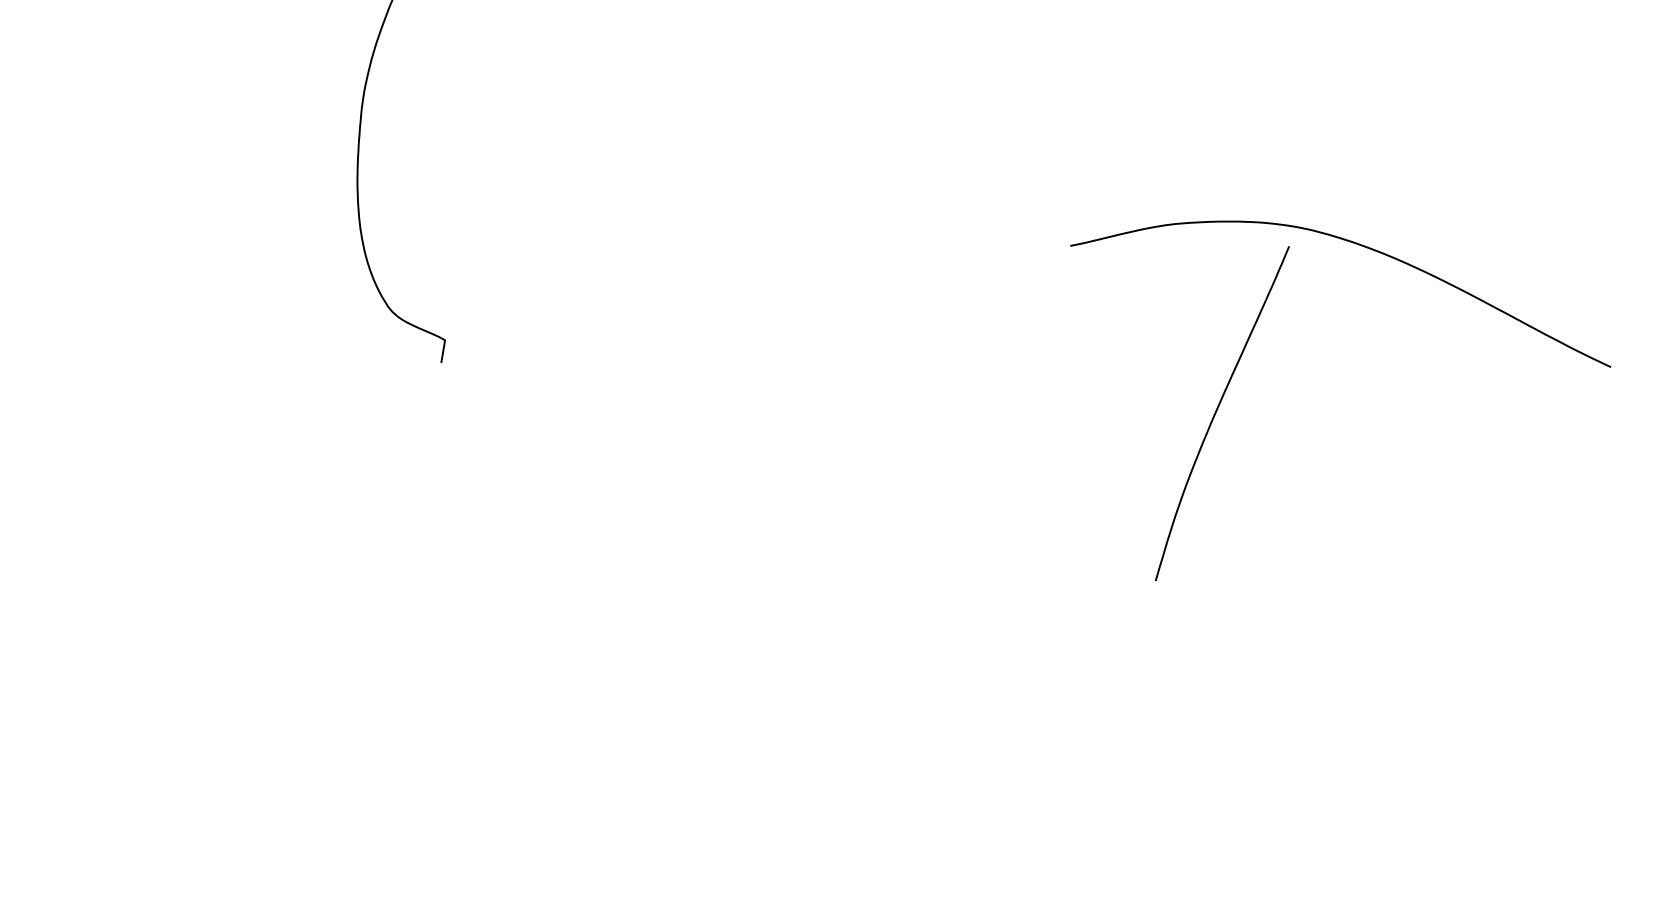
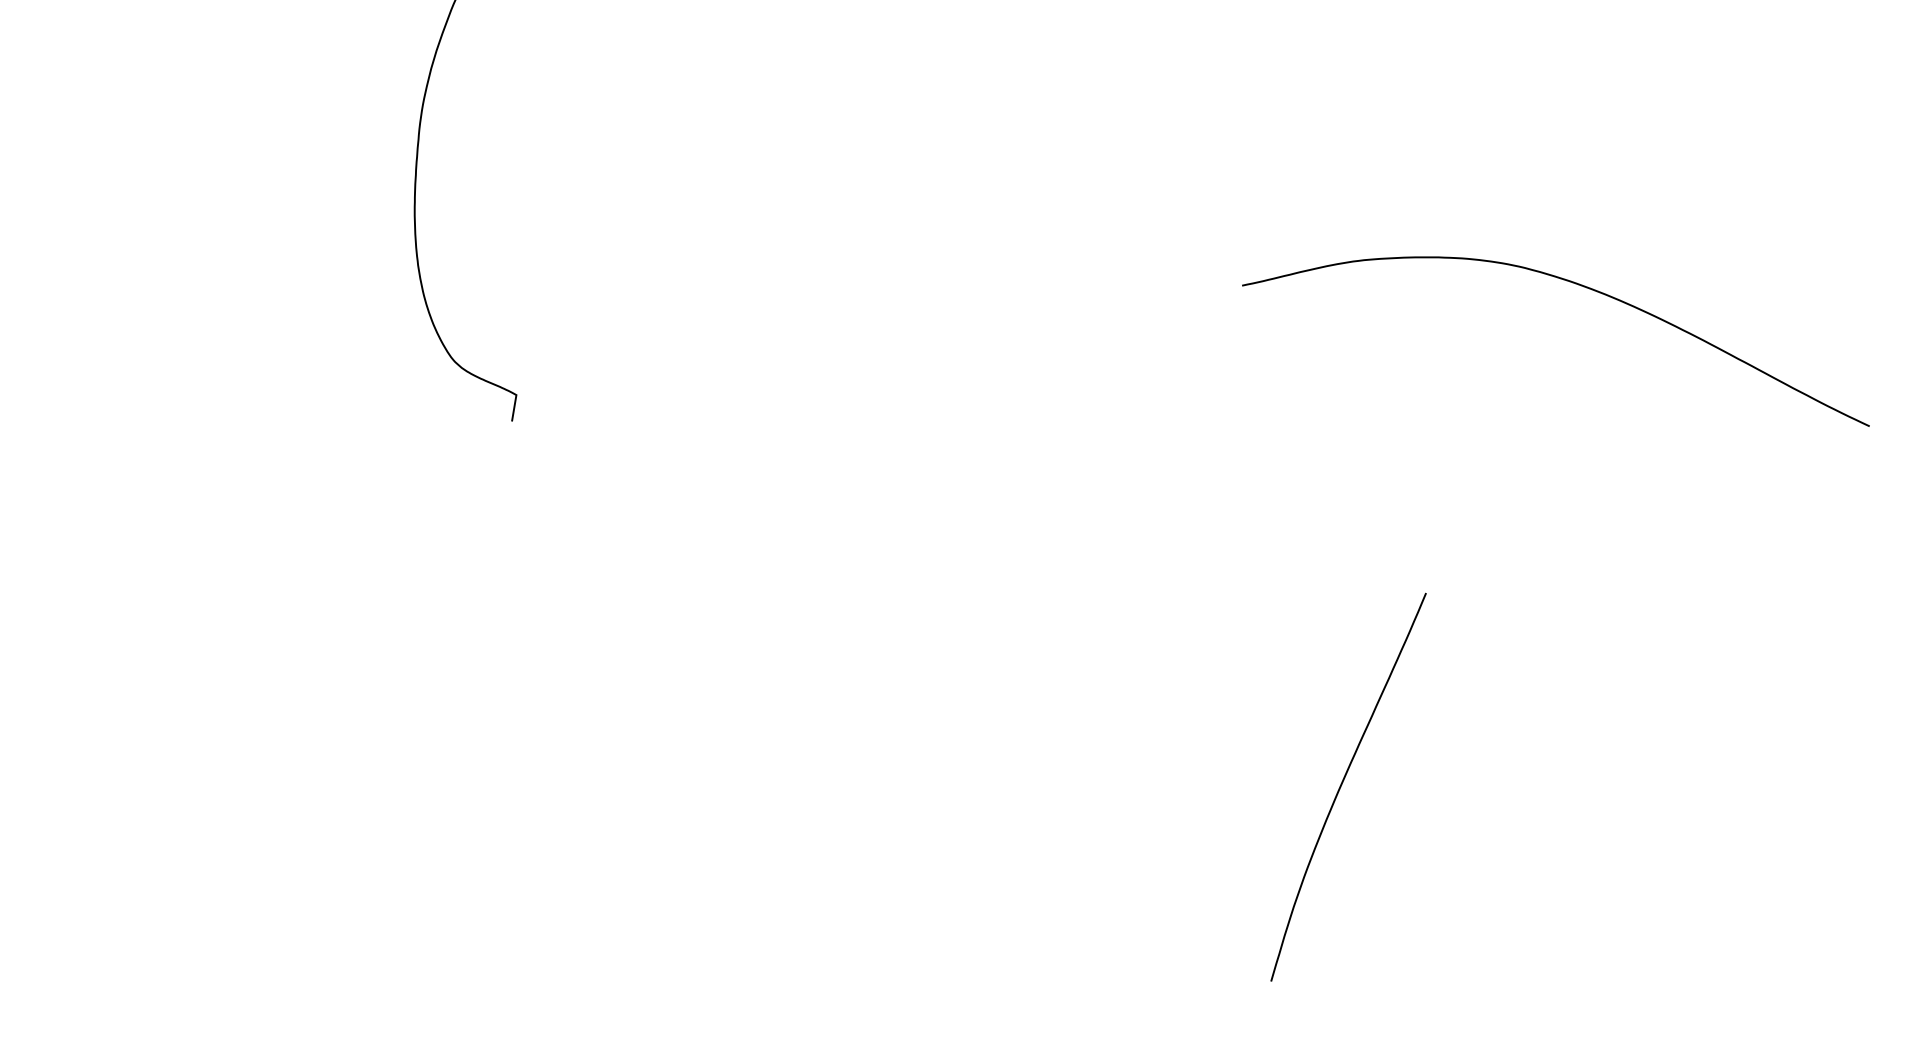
curve: (1217, 411) -> (1342, 784), moved

